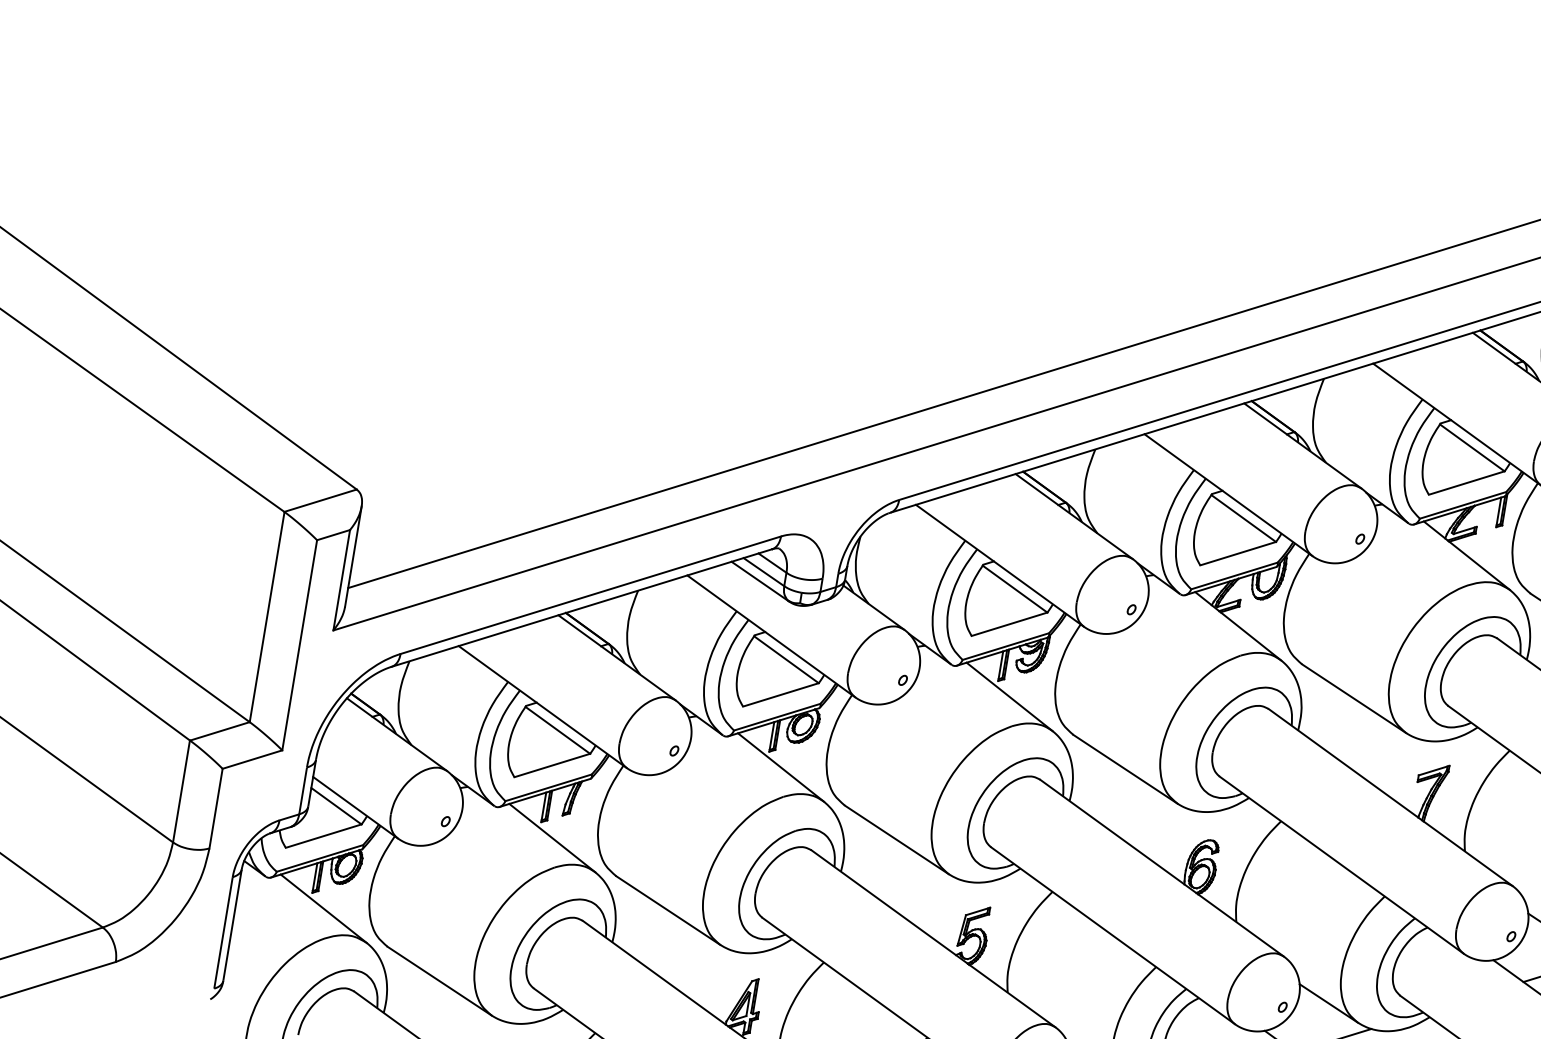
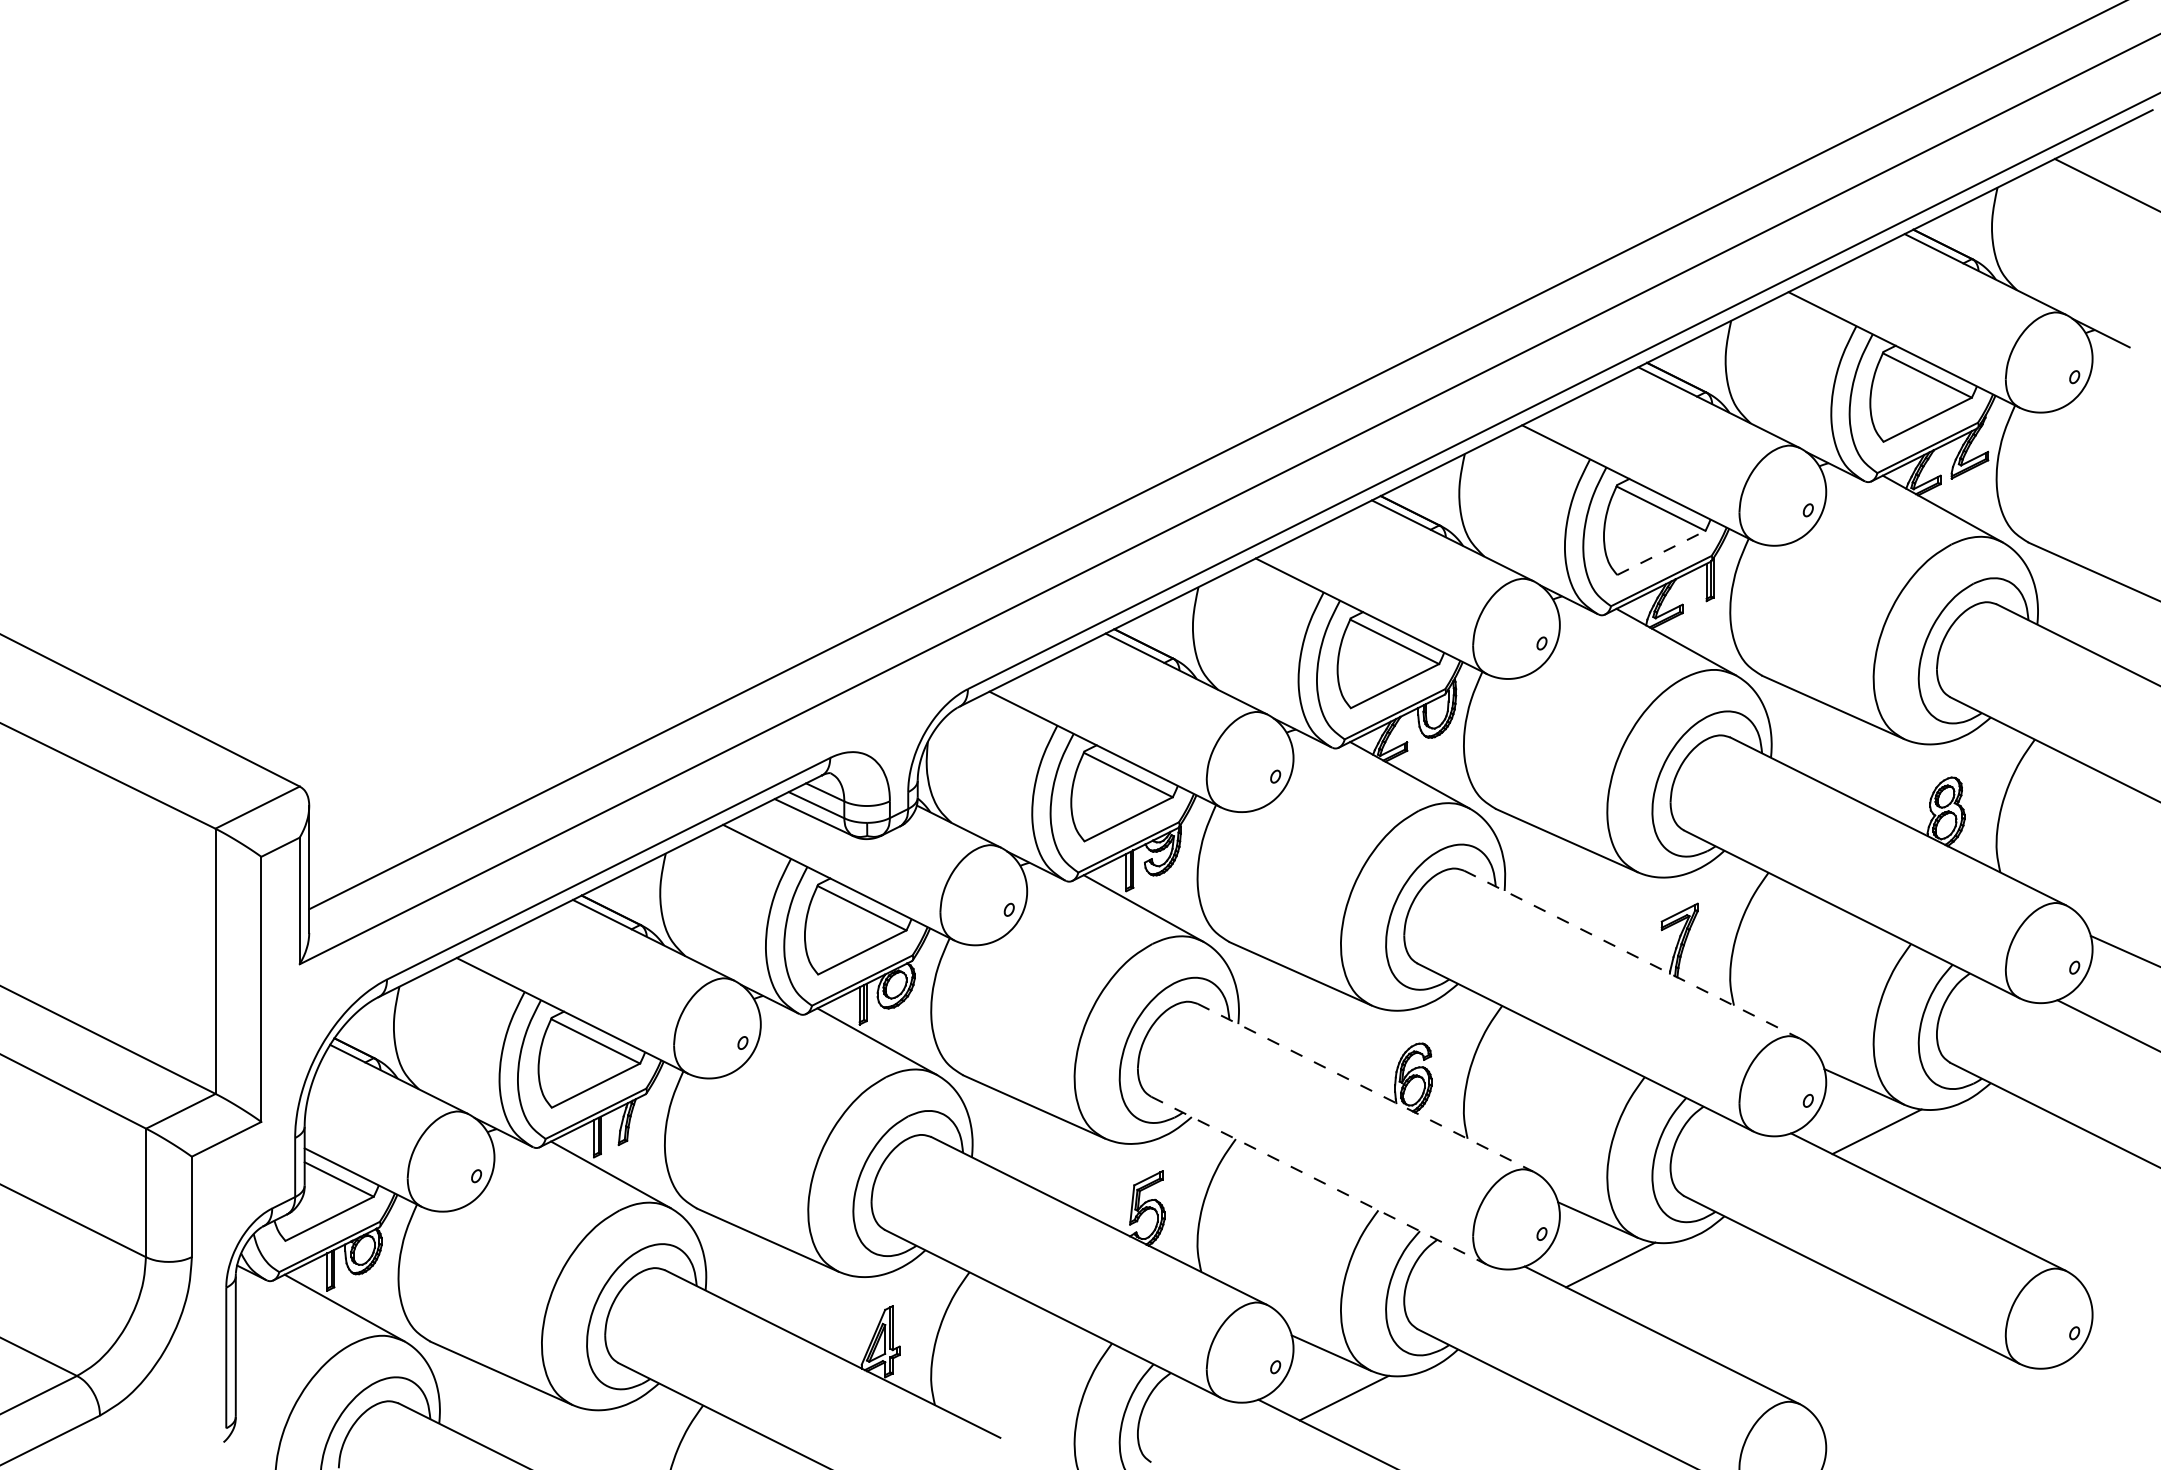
line: (1466, 482) -> (1661, 552), solid -> dashed
line: (1391, 797) -> (1632, 954), solid -> dashed
line: (1162, 867) -> (1365, 1087), solid -> dashed
line: (1113, 935) -> (1319, 1180), solid -> dashed

